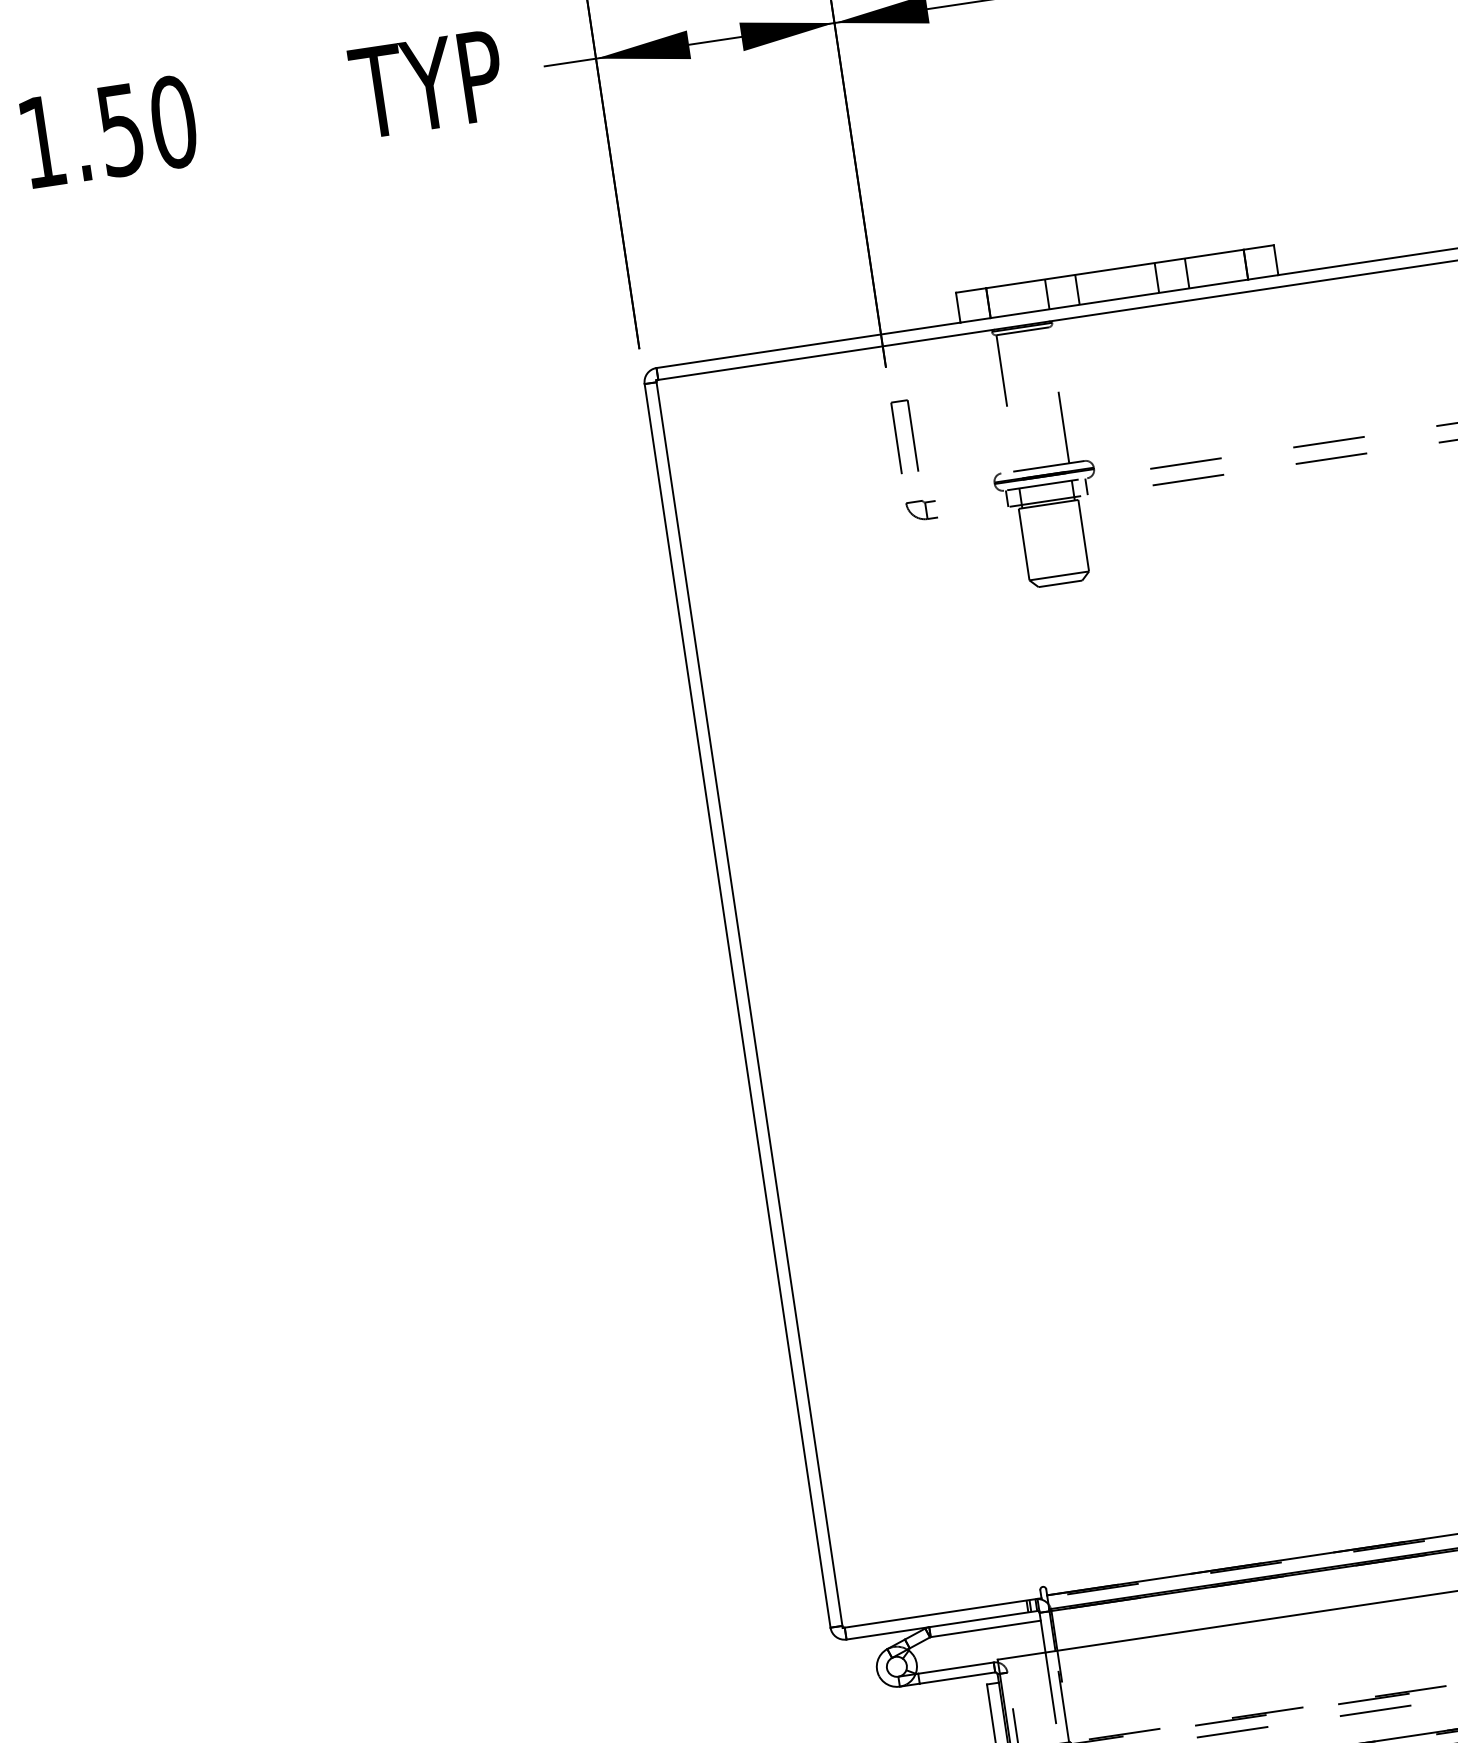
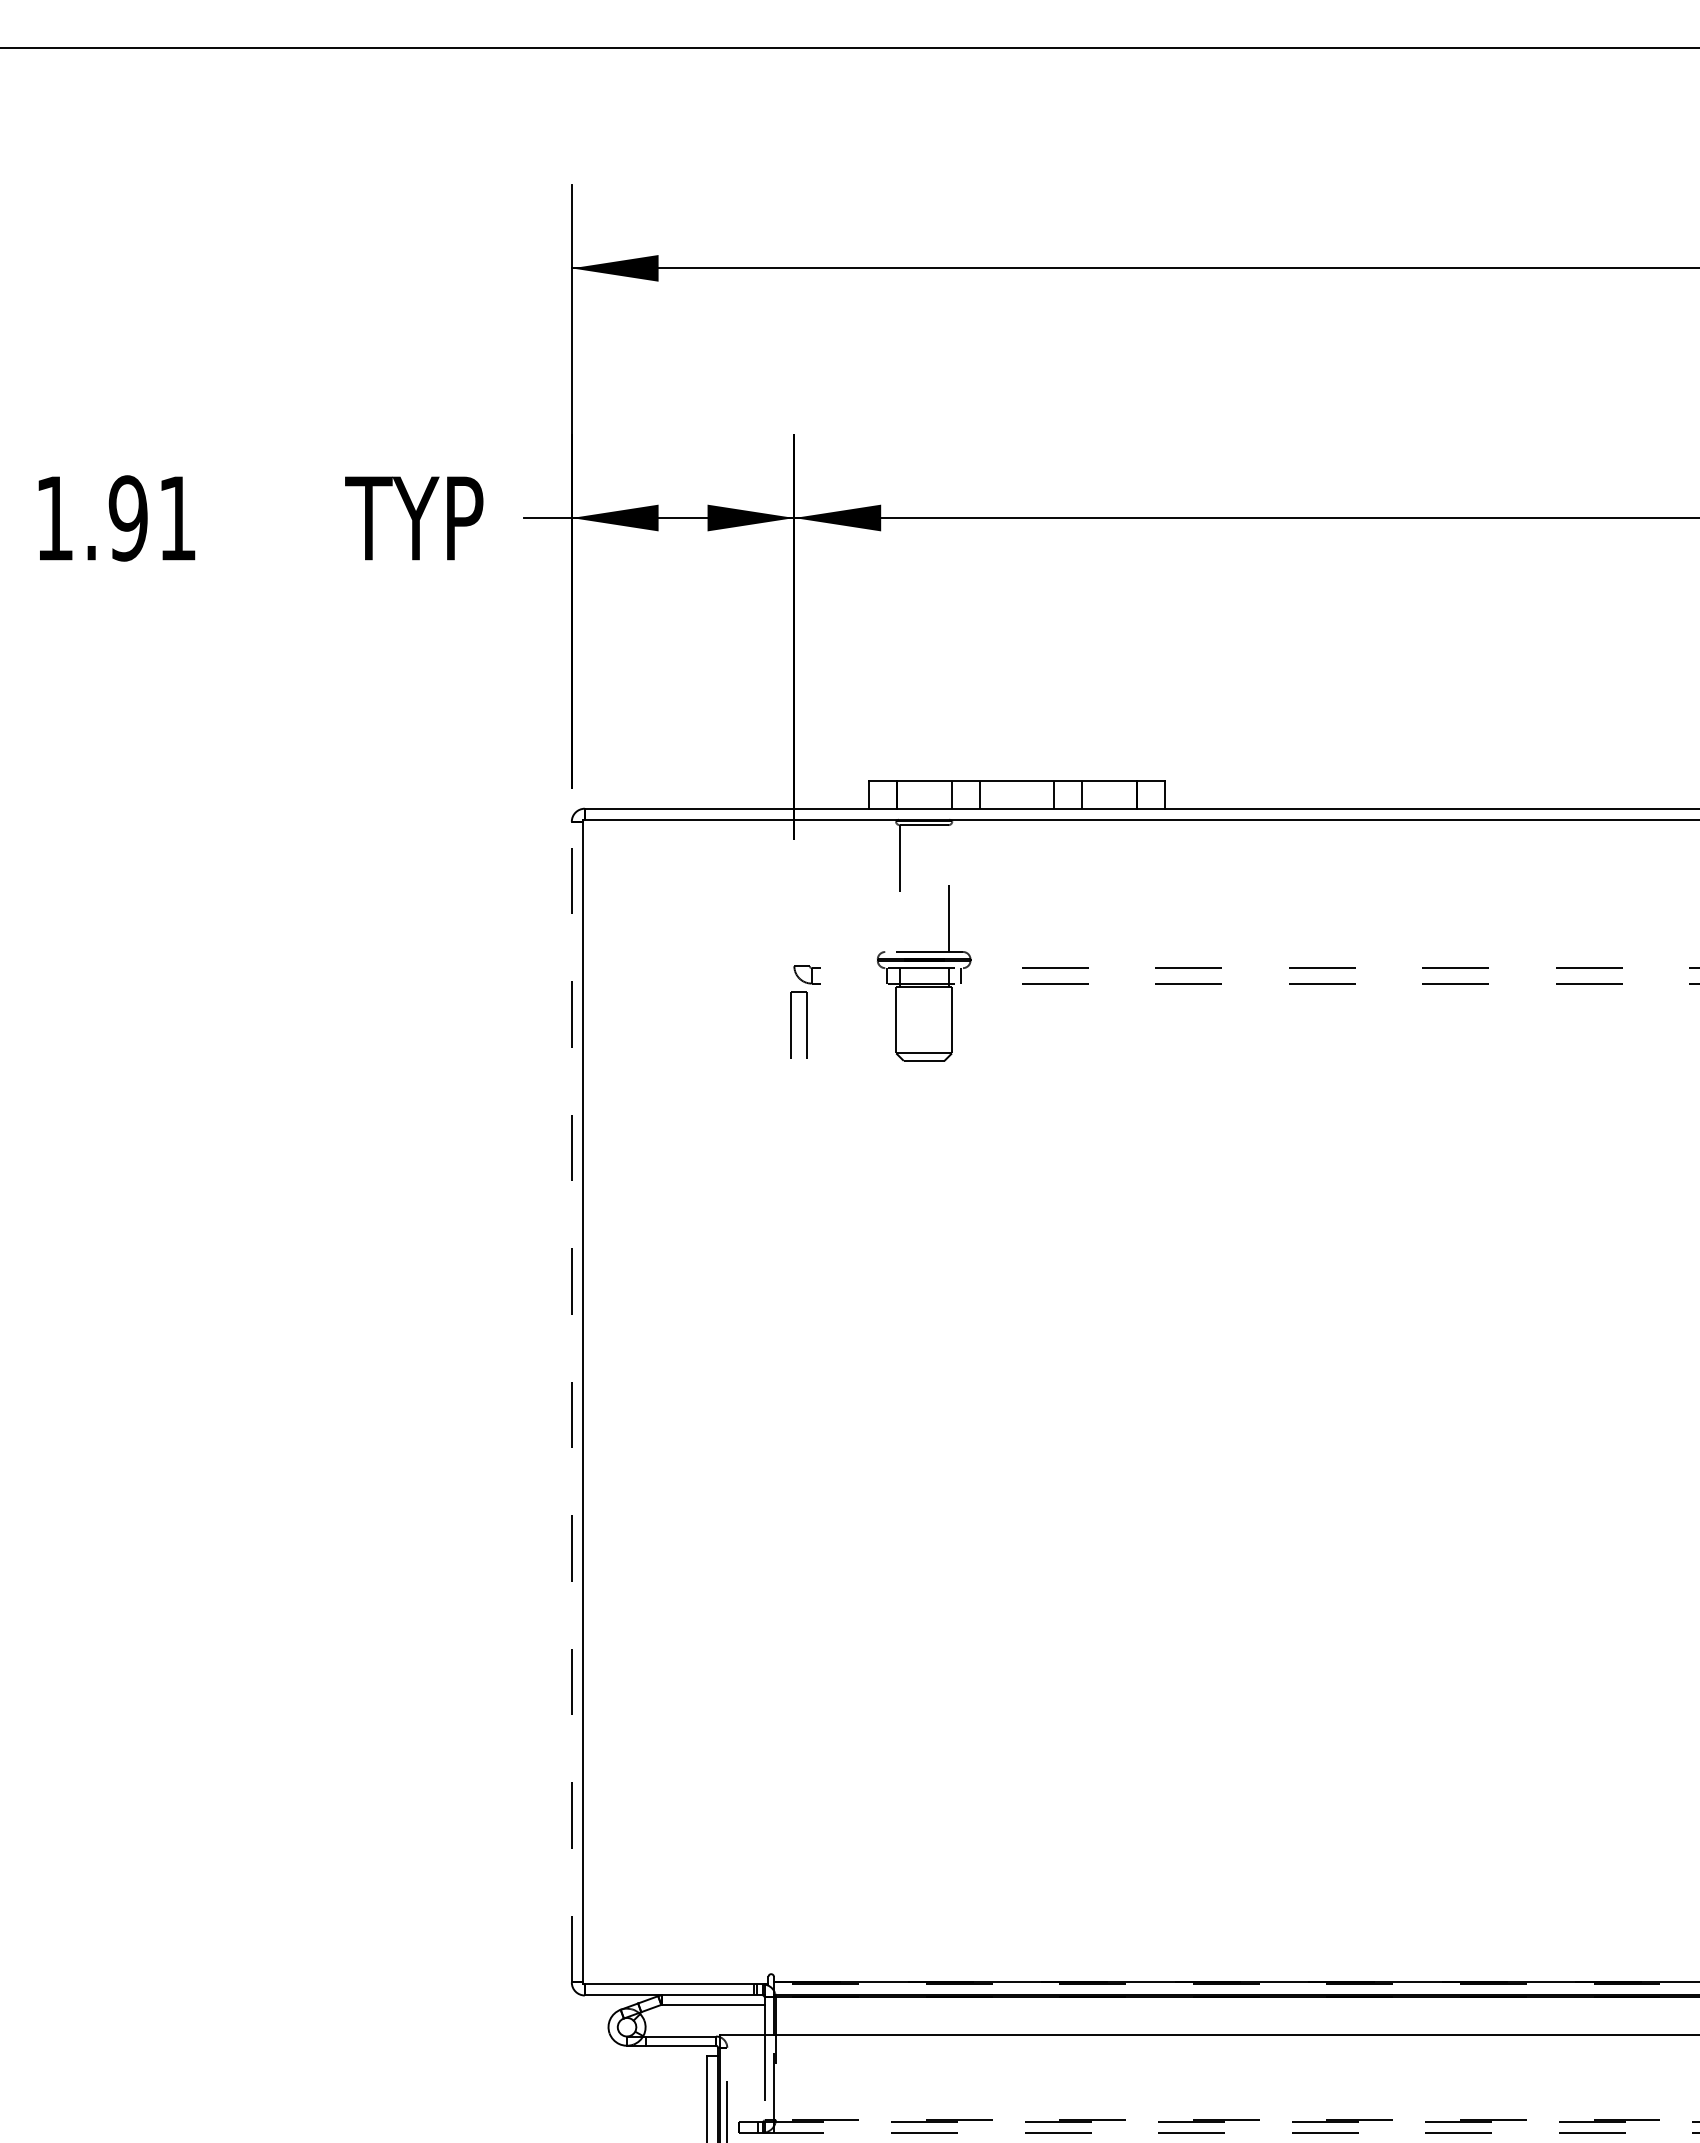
text: (146, 126) -> (152, 518), 1.50 -> 1.91
part: (896, 437) -> (791, 1024), moved
line: (737, 1005) -> (571, 1401), solid -> dashed

